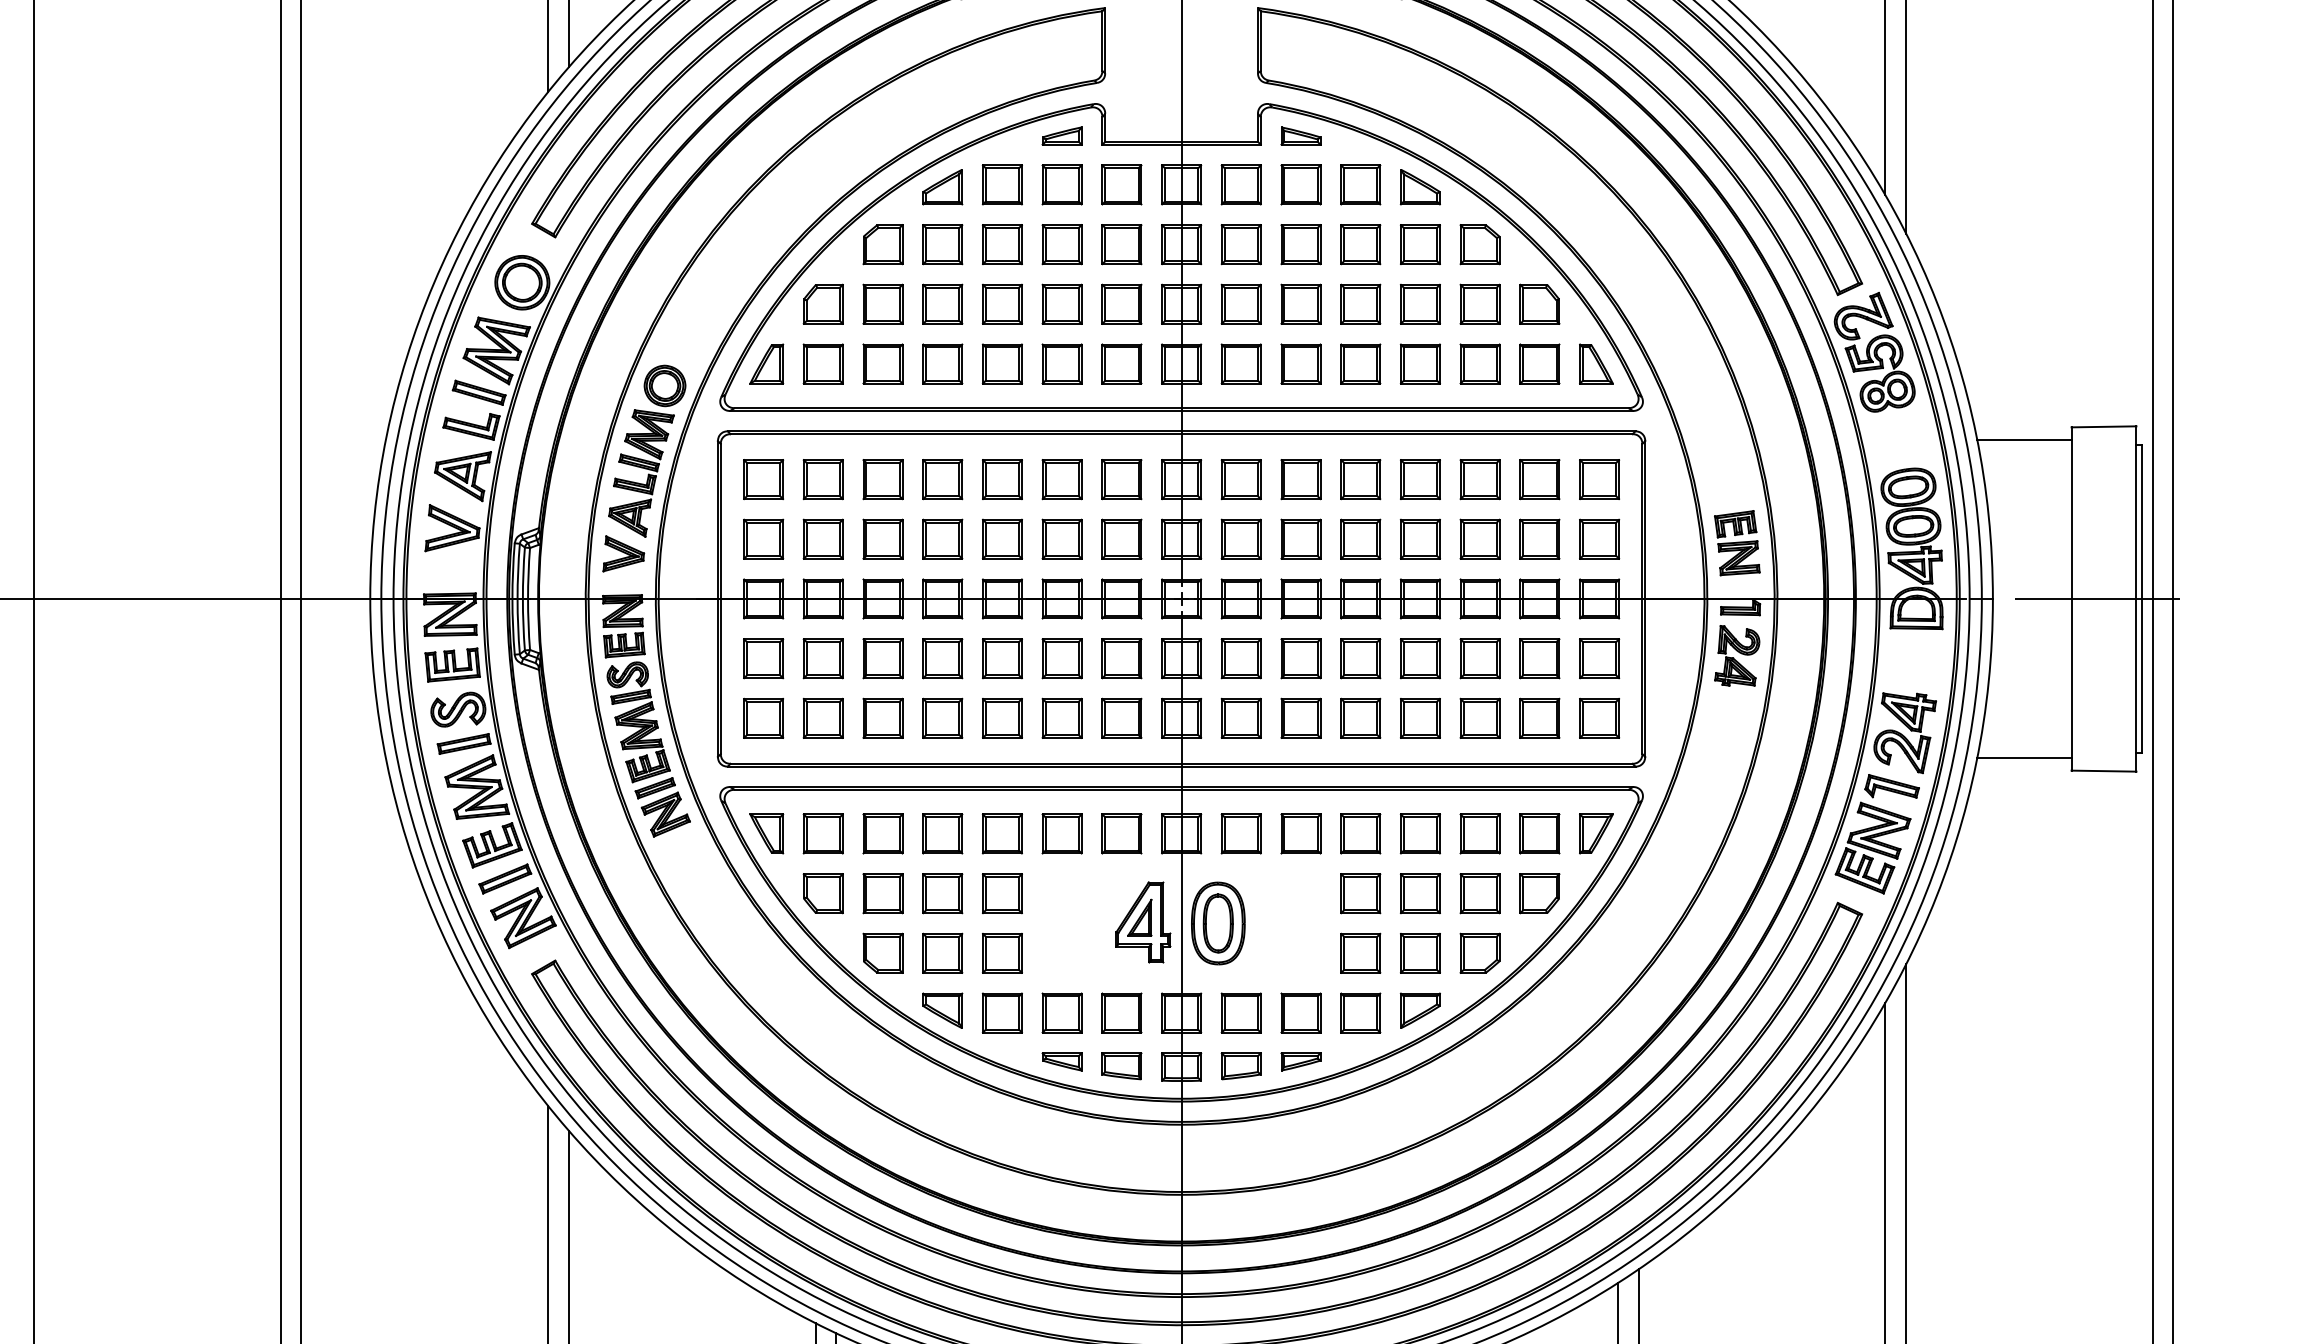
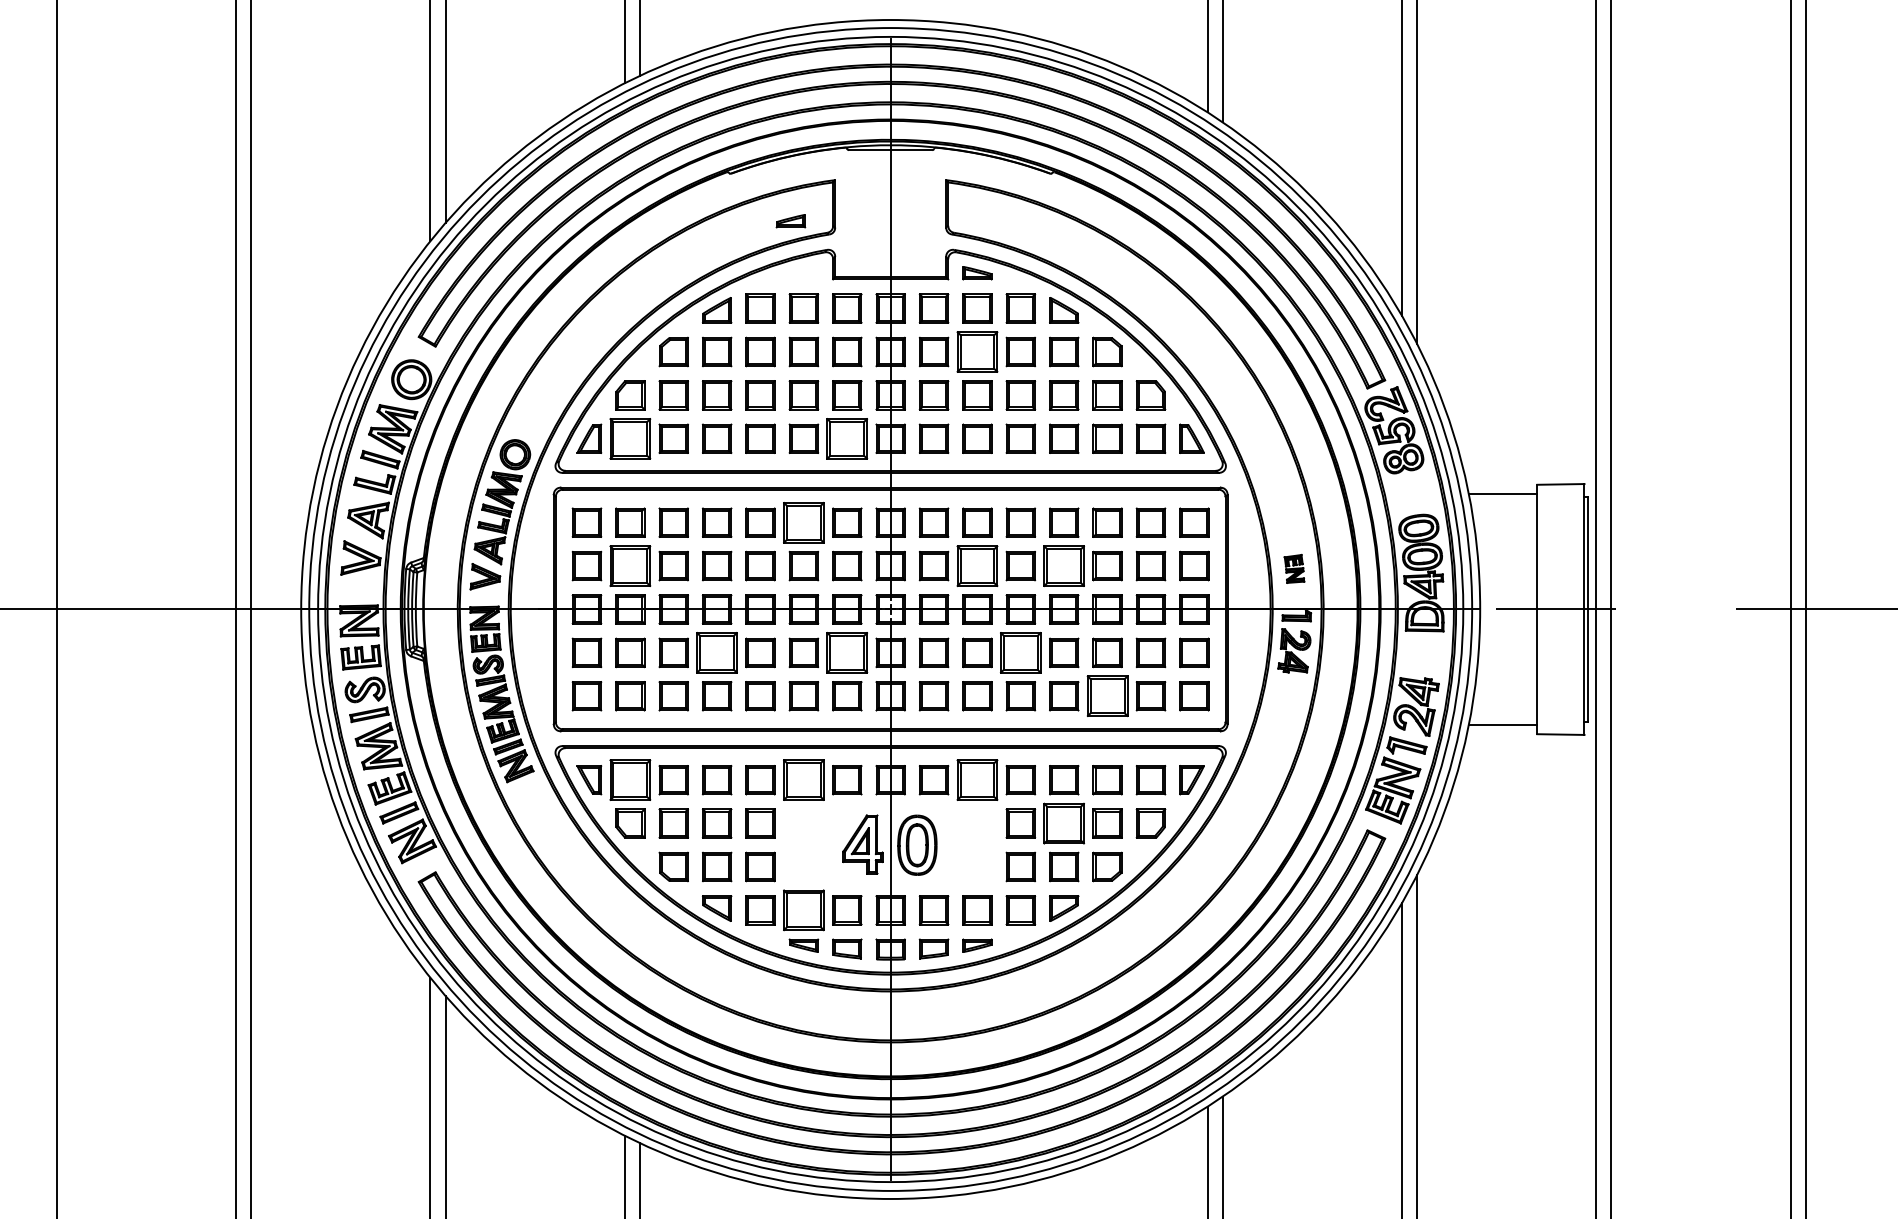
part: (1061, 136) -> (790, 221), moved
part: (1301, 243) -> (977, 351), size x1.4
part: (823, 363) -> (630, 438), size x1.4
part: (1122, 363) -> (847, 438), size x1.4
part: (1061, 479) -> (803, 522), size x1.4
part: (823, 538) -> (630, 565), size x1.4
part: (1301, 538) -> (977, 565), size x1.4
part: (1420, 538) -> (1064, 565), size x1.4
part: (1737, 542) -> (1294, 568), size x0.6
part: (943, 658) -> (717, 652), size x1.4
part: (1122, 658) -> (847, 652), size x1.4
part: (1360, 658) -> (1020, 652), size x1.4
part: (1479, 718) -> (1107, 696), size x1.4
part: (823, 834) -> (630, 780), size x1.4
part: (1061, 834) -> (803, 780), size x1.4
part: (1301, 834) -> (977, 780), size x1.4
part: (1420, 893) -> (1064, 823), size x1.4
part: (1061, 1013) -> (803, 910), size x1.4

